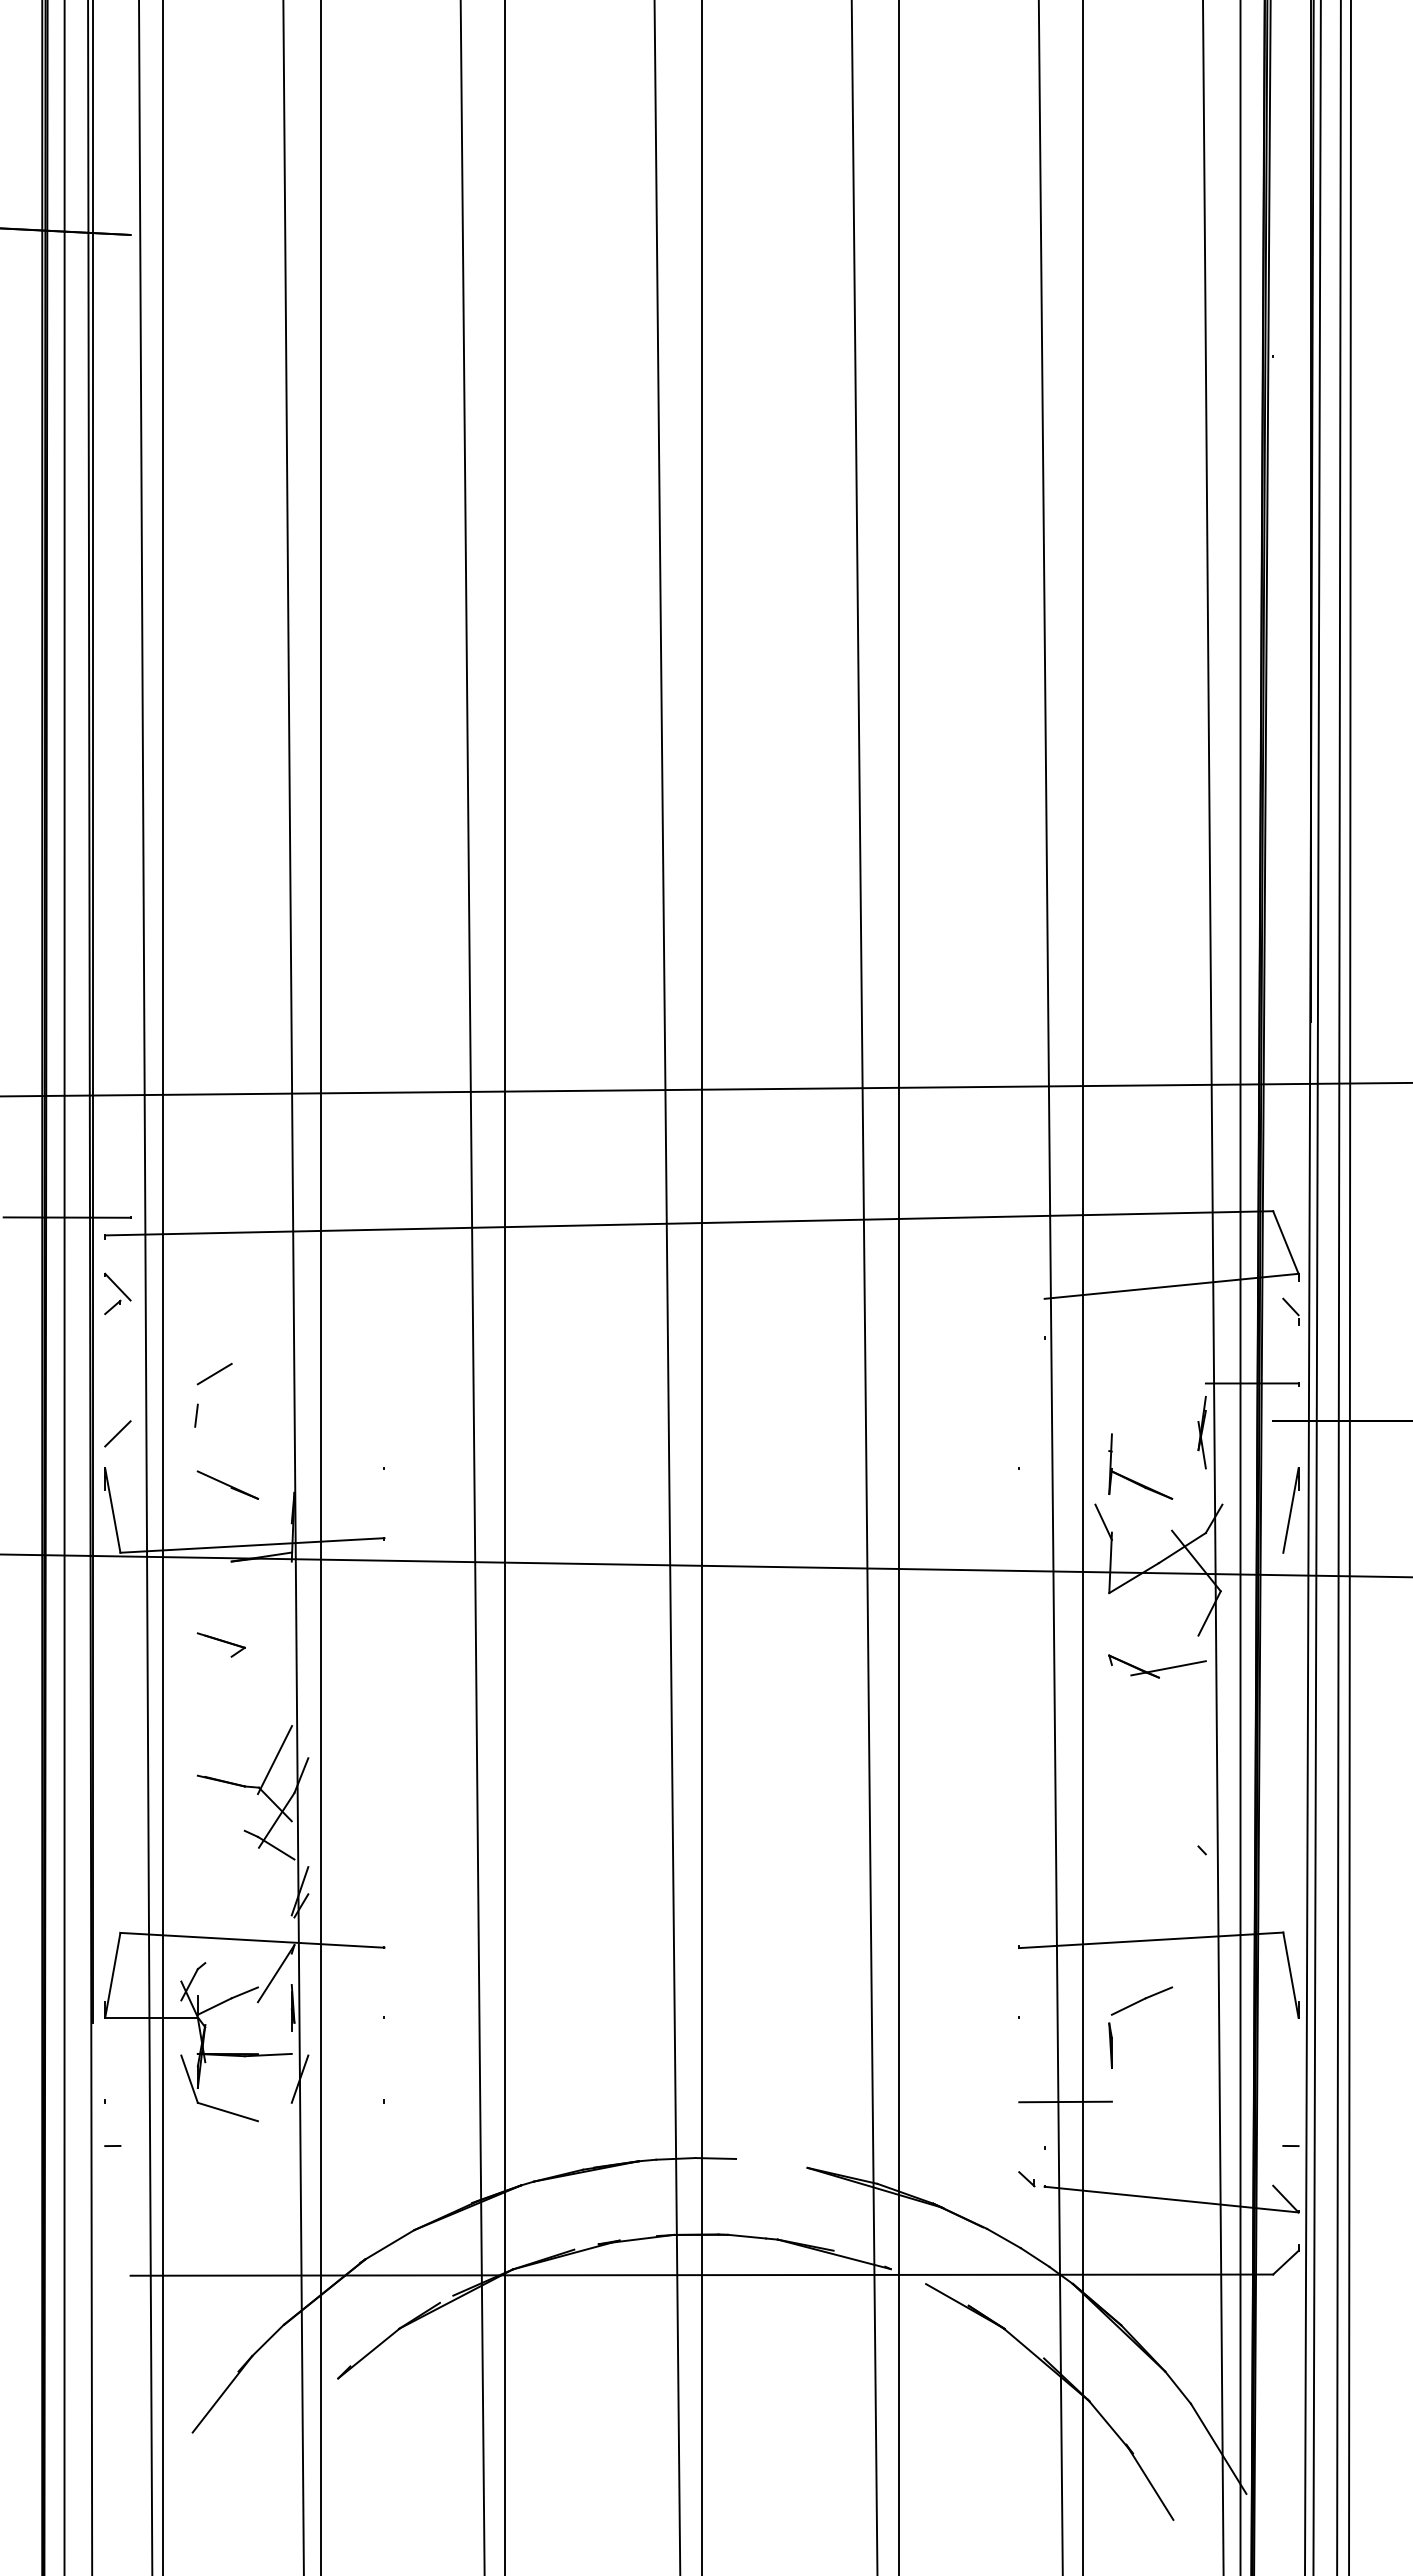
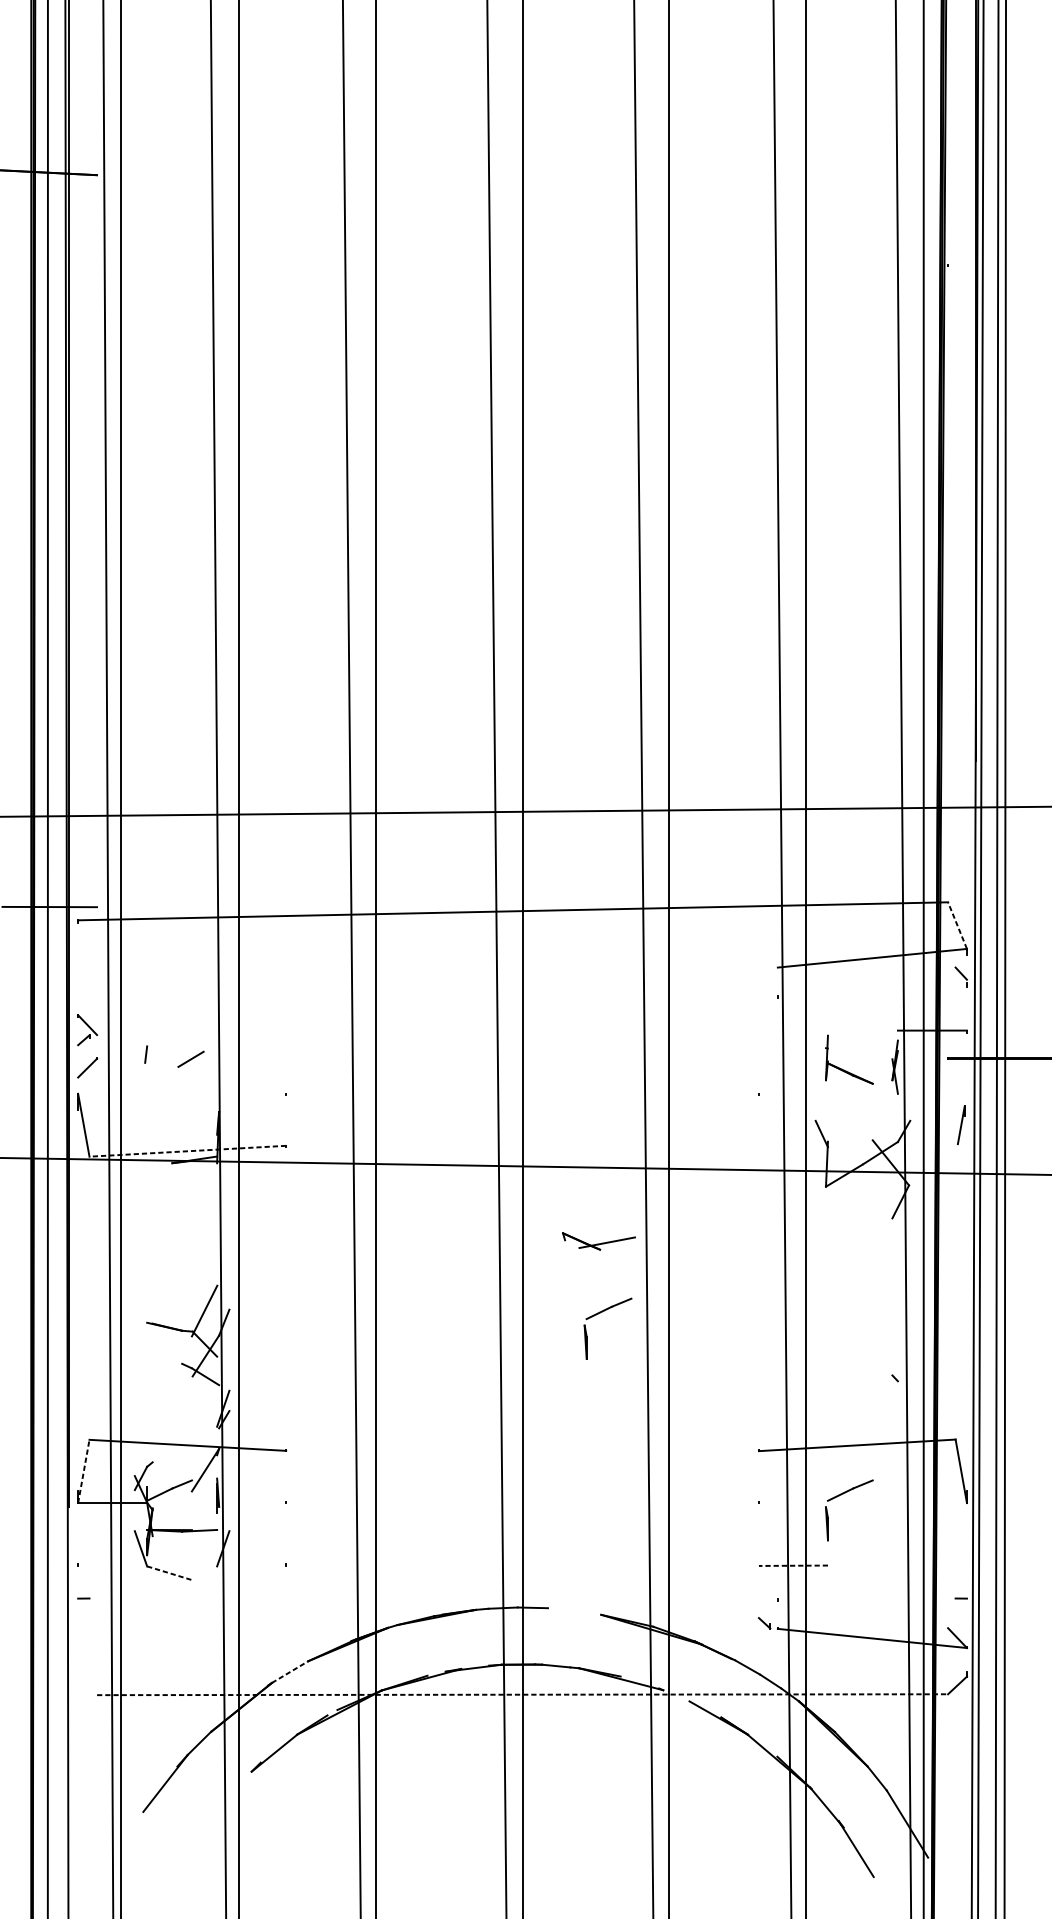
line: (1285, 1242) -> (957, 925), solid -> dashed
part: (117, 1293) -> (87, 1029), moved
line: (214, 1374) -> (190, 1059), moved
part: (1134, 1480) -> (844, 1070), moved
line: (227, 1484) -> (169, 1105), removed
part: (1290, 1510) -> (960, 1125), size x0.6
line: (251, 1545) -> (187, 1151), solid -> dashed
part: (220, 1644) -> (164, 1225), removed
part: (1157, 1666) -> (598, 1241), moved
part: (805, 1763) -> (599, 1313), added
line: (112, 1974) -> (83, 1470), solid -> dashed
line: (1065, 2101) -> (793, 1565), solid -> dashed
line: (228, 2112) -> (169, 1573), solid -> dashed
line: (389, 2244) -> (289, 1671), solid -> dashed
line: (702, 2275) -> (523, 1694), solid -> dashed

